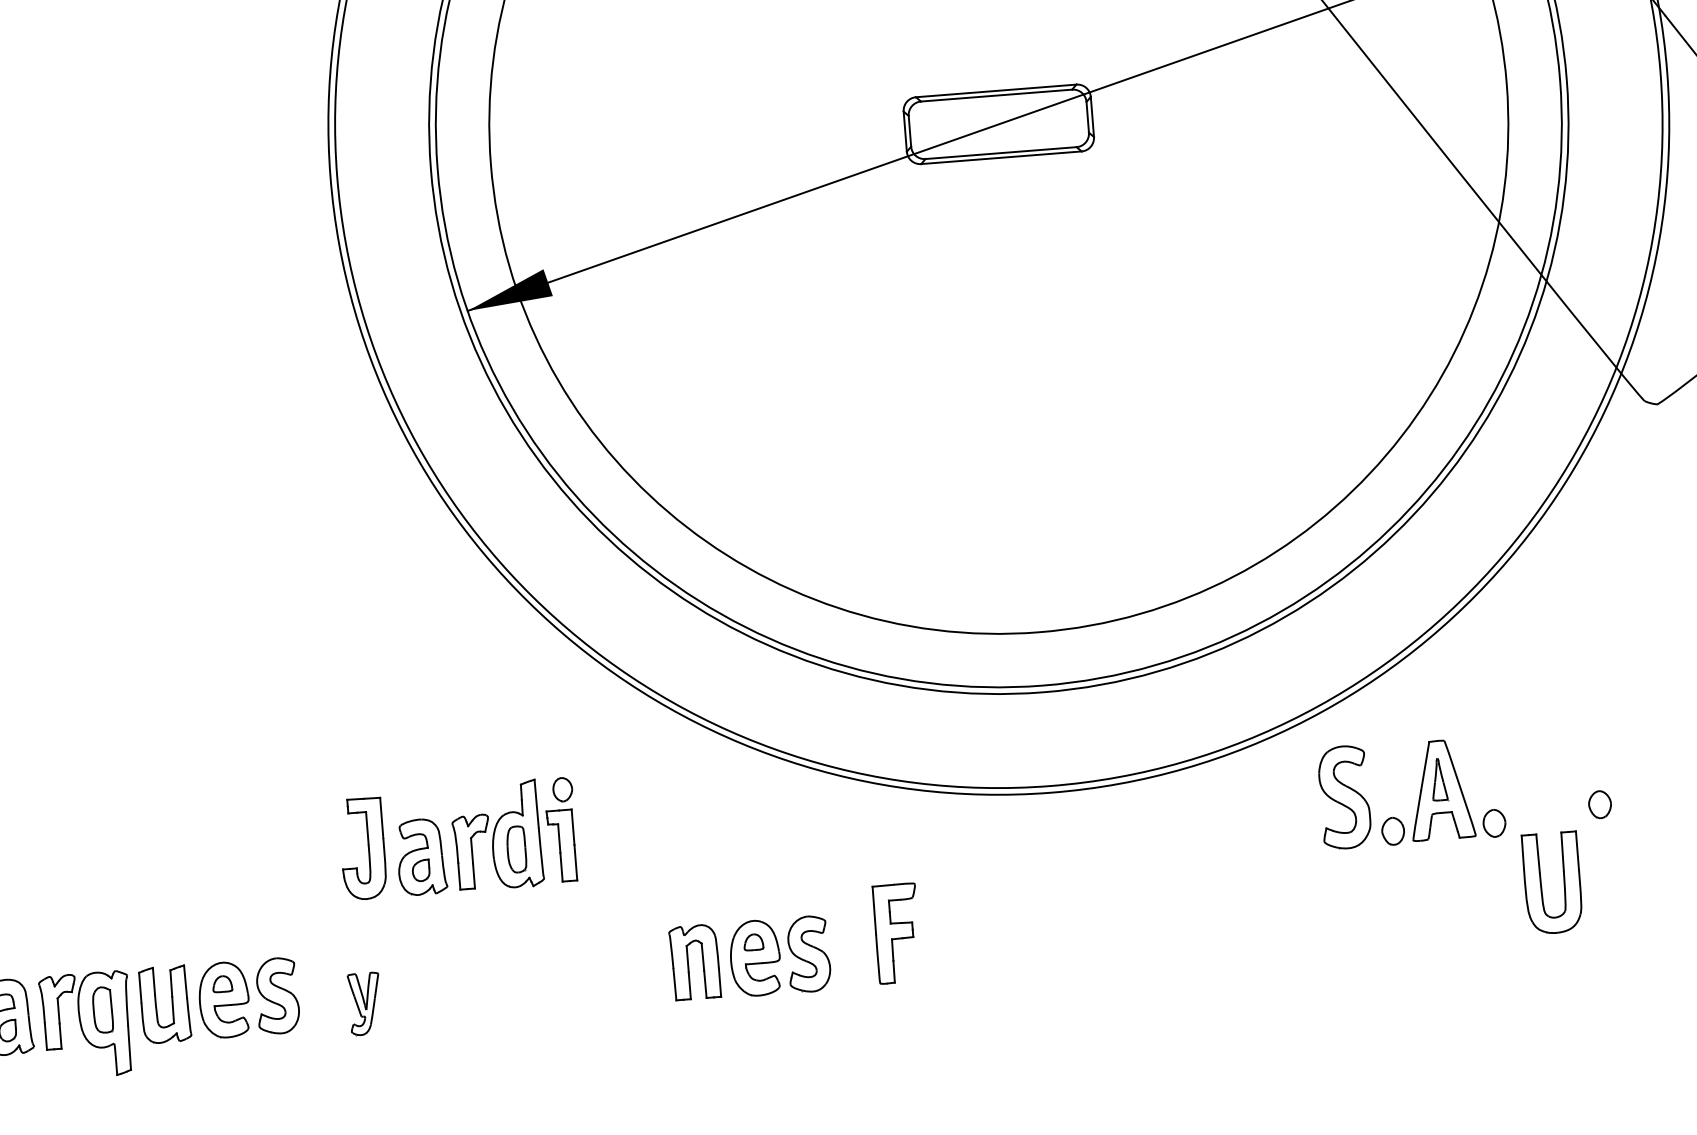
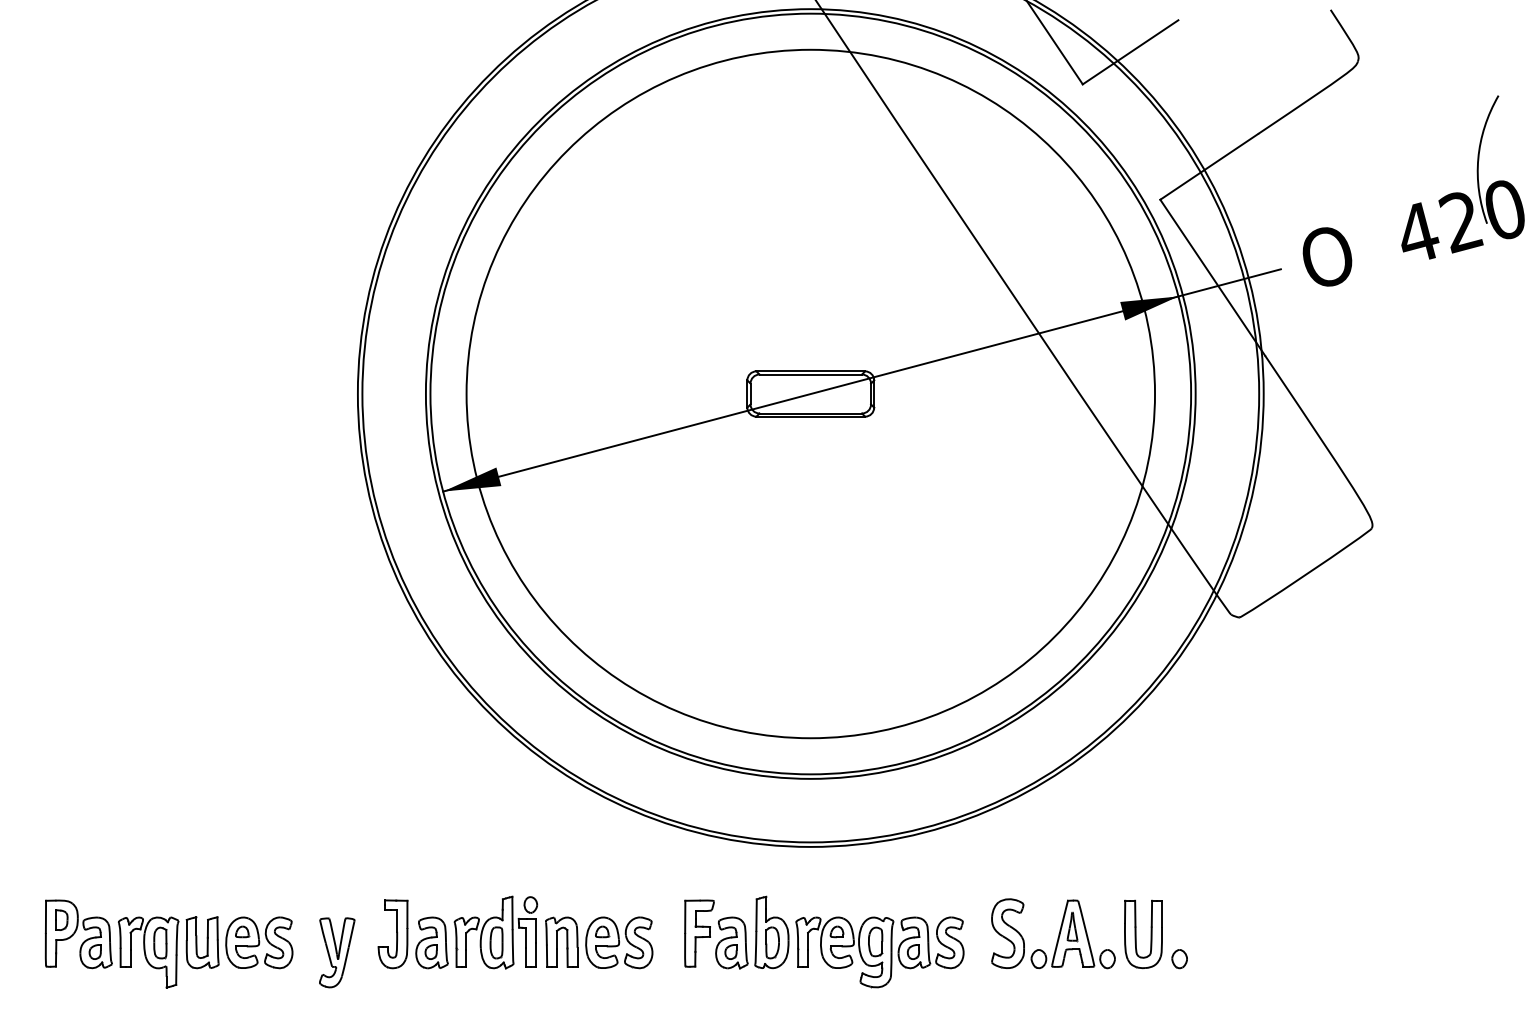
part: (1411, 791) -> (1053, 933), moved
part: (1599, 805) -> (1179, 959), moved
part: (457, 838) -> (457, 932), moved
part: (1104, 928) -> (839, 941), added
part: (365, 1003) -> (337, 952), size x1.67

